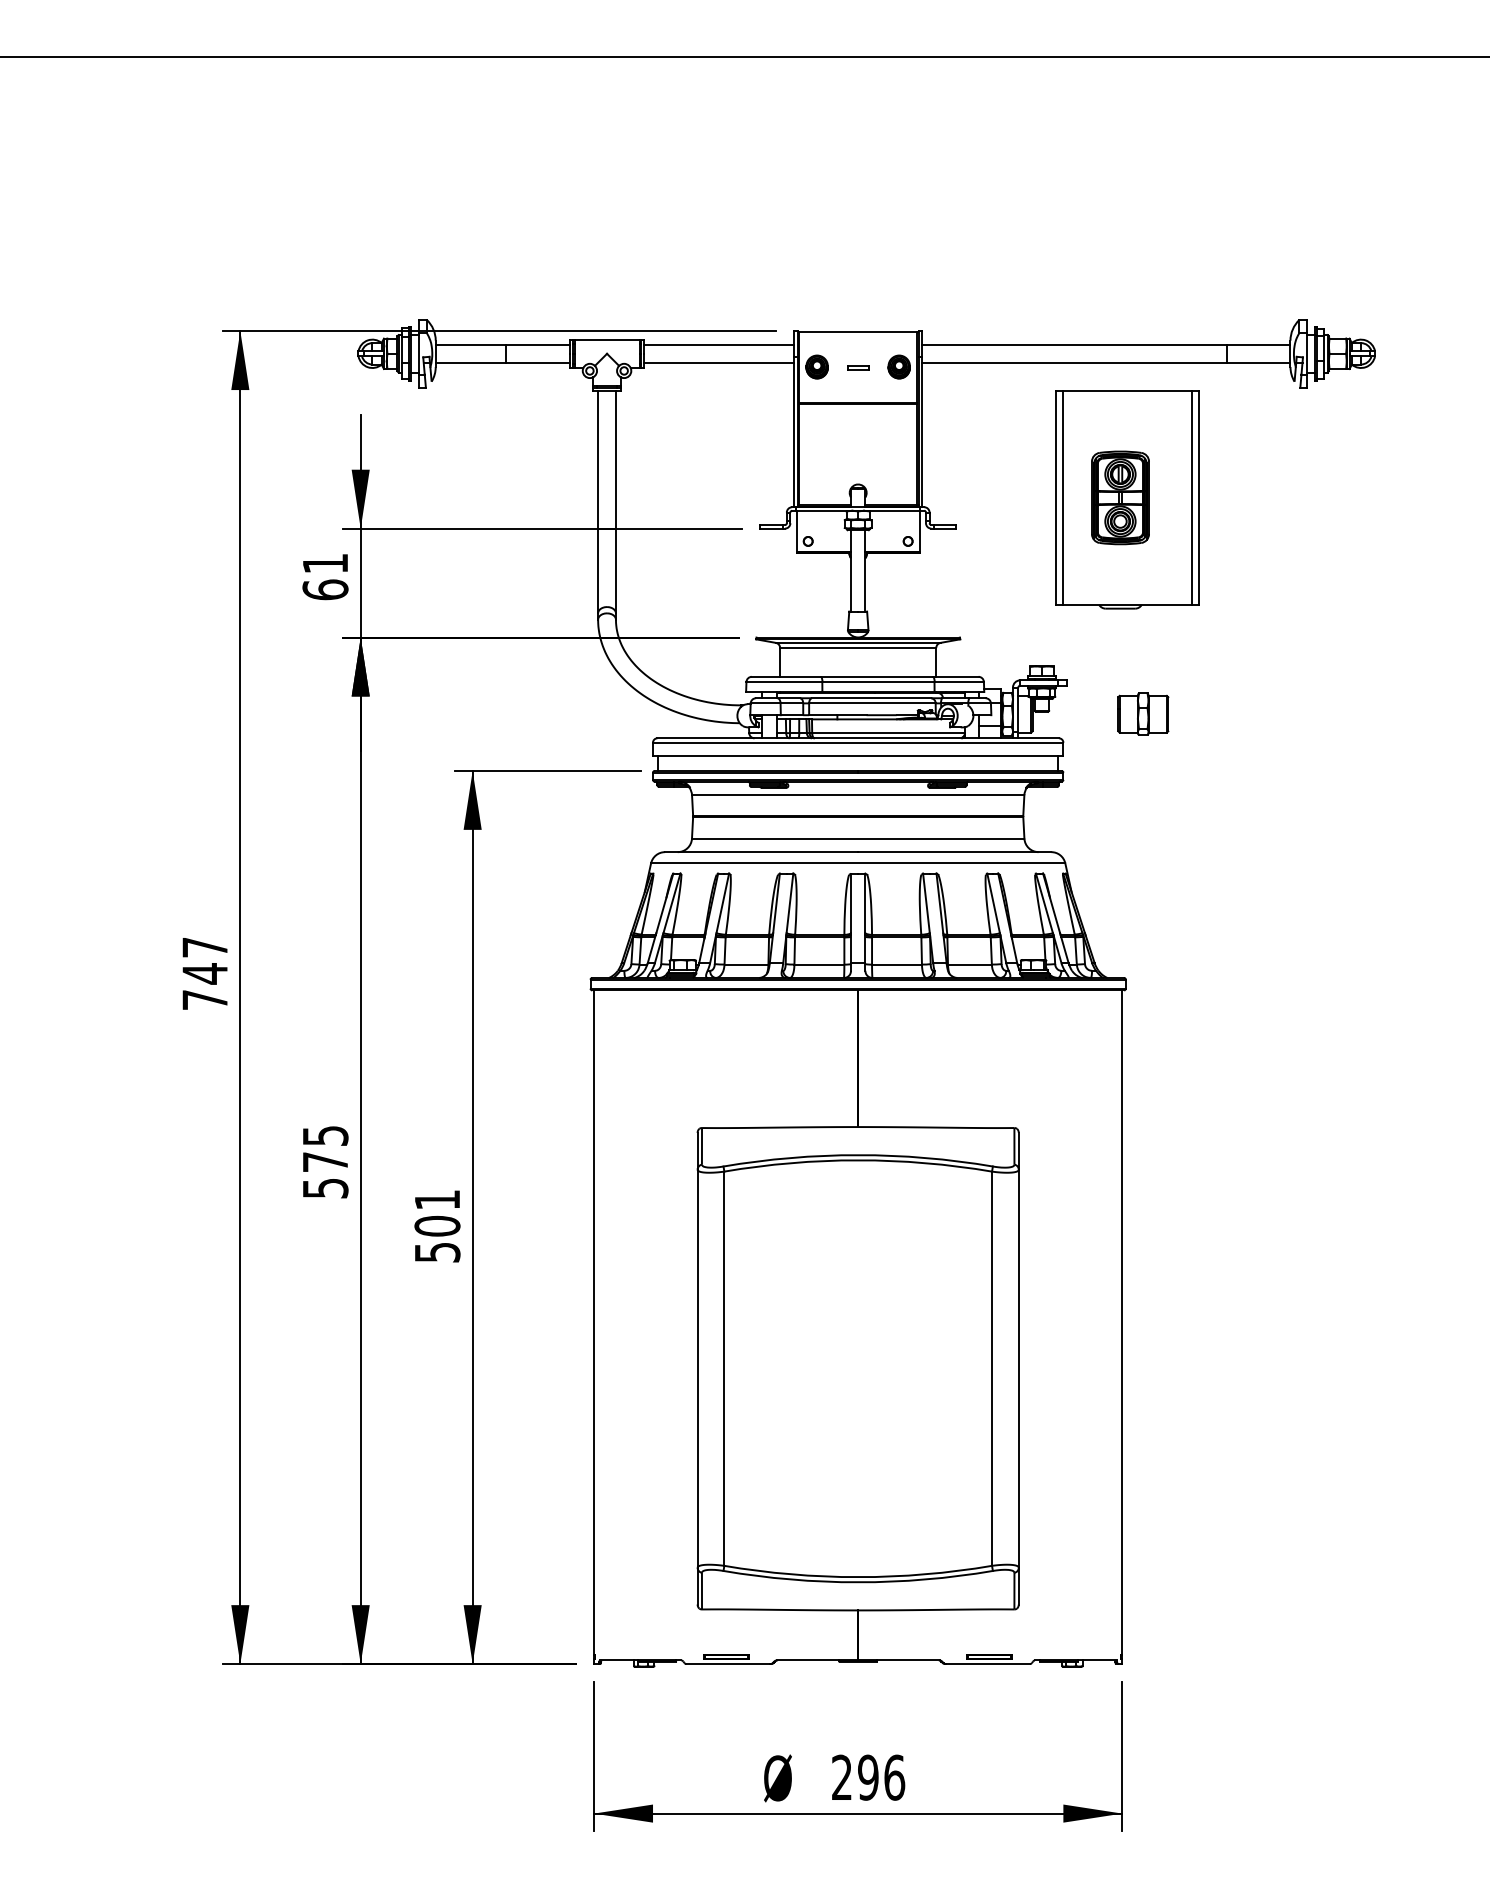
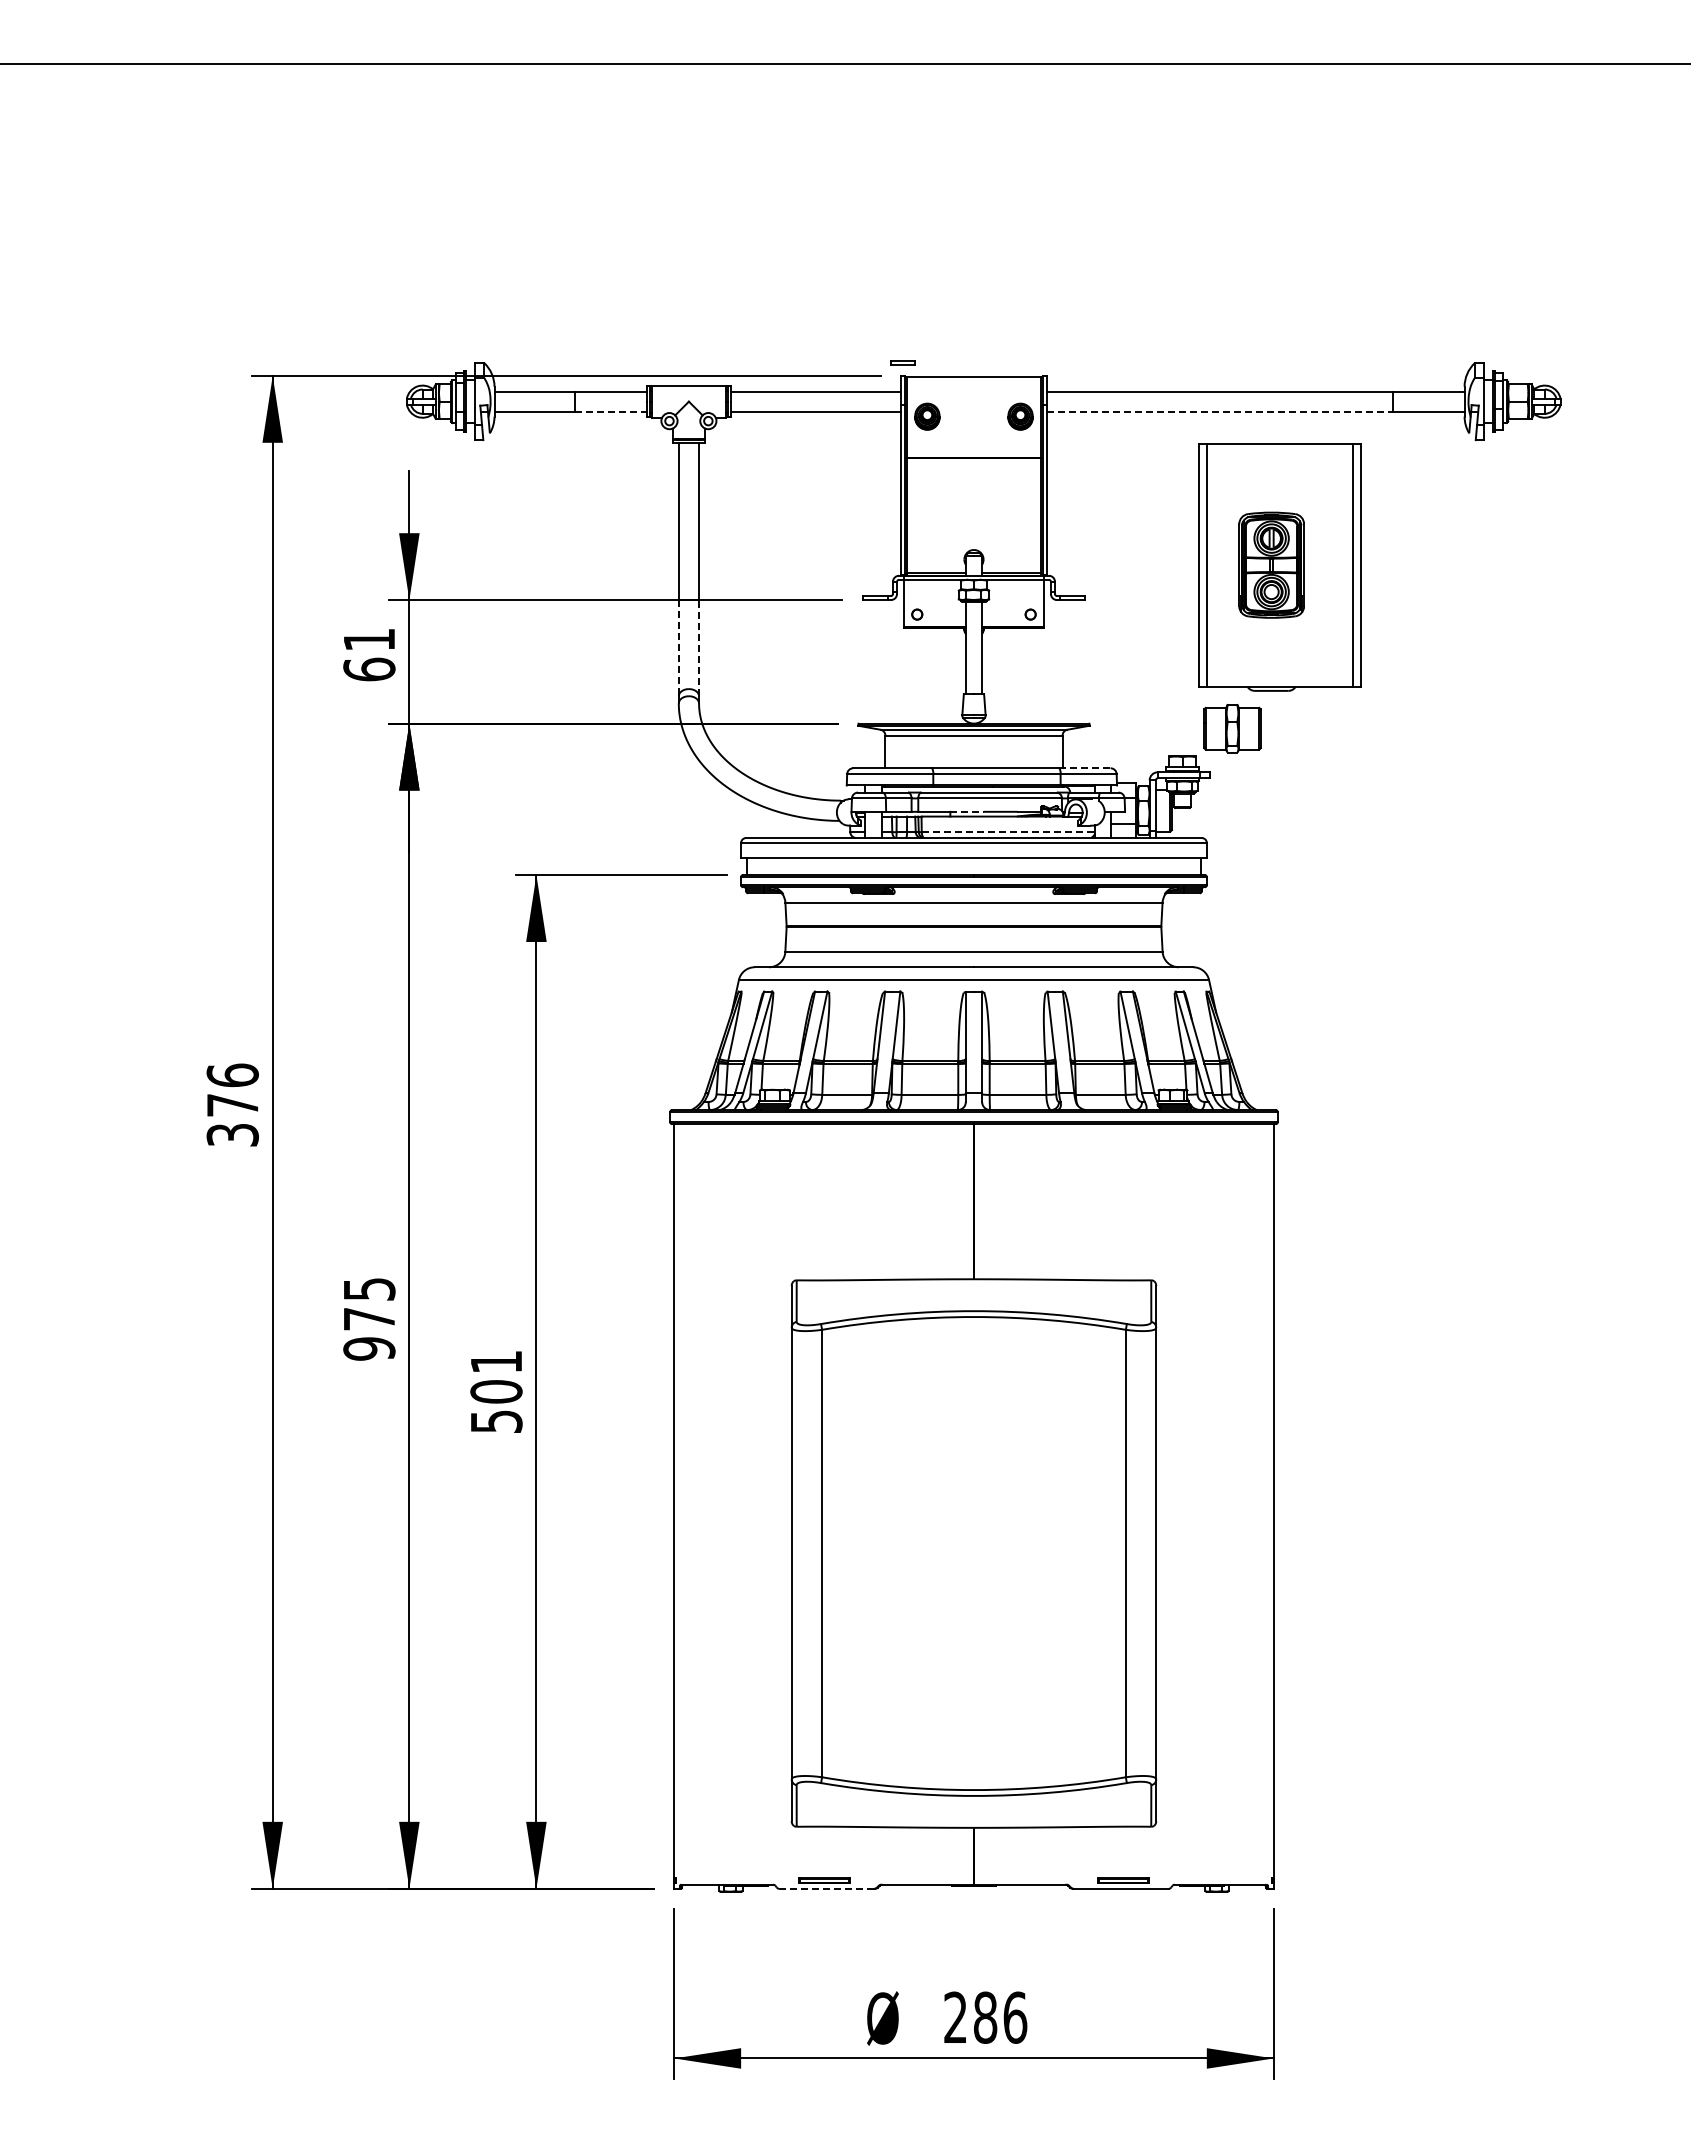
line: (538, 362) -> (611, 411), solid -> dashed
line: (1074, 362) -> (1219, 411), solid -> dashed
part: (857, 367) -> (902, 362), moved
line: (597, 571) -> (678, 648), solid -> dashed
line: (616, 571) -> (699, 648), solid -> dashed
line: (955, 677) -> (1084, 768), solid -> dashed
line: (851, 714) -> (966, 811), solid -> dashed
part: (1143, 714) -> (1232, 728), moved
line: (888, 733) -> (1008, 832), solid -> dashed
text: (204, 973) -> (232, 1104), 747 -> 376
text: (325, 1188) -> (369, 1348), 575 -> 975
line: (728, 1663) -> (826, 1888), solid -> dashed
text: (868, 1777) -> (985, 2017), 296 -> 286

